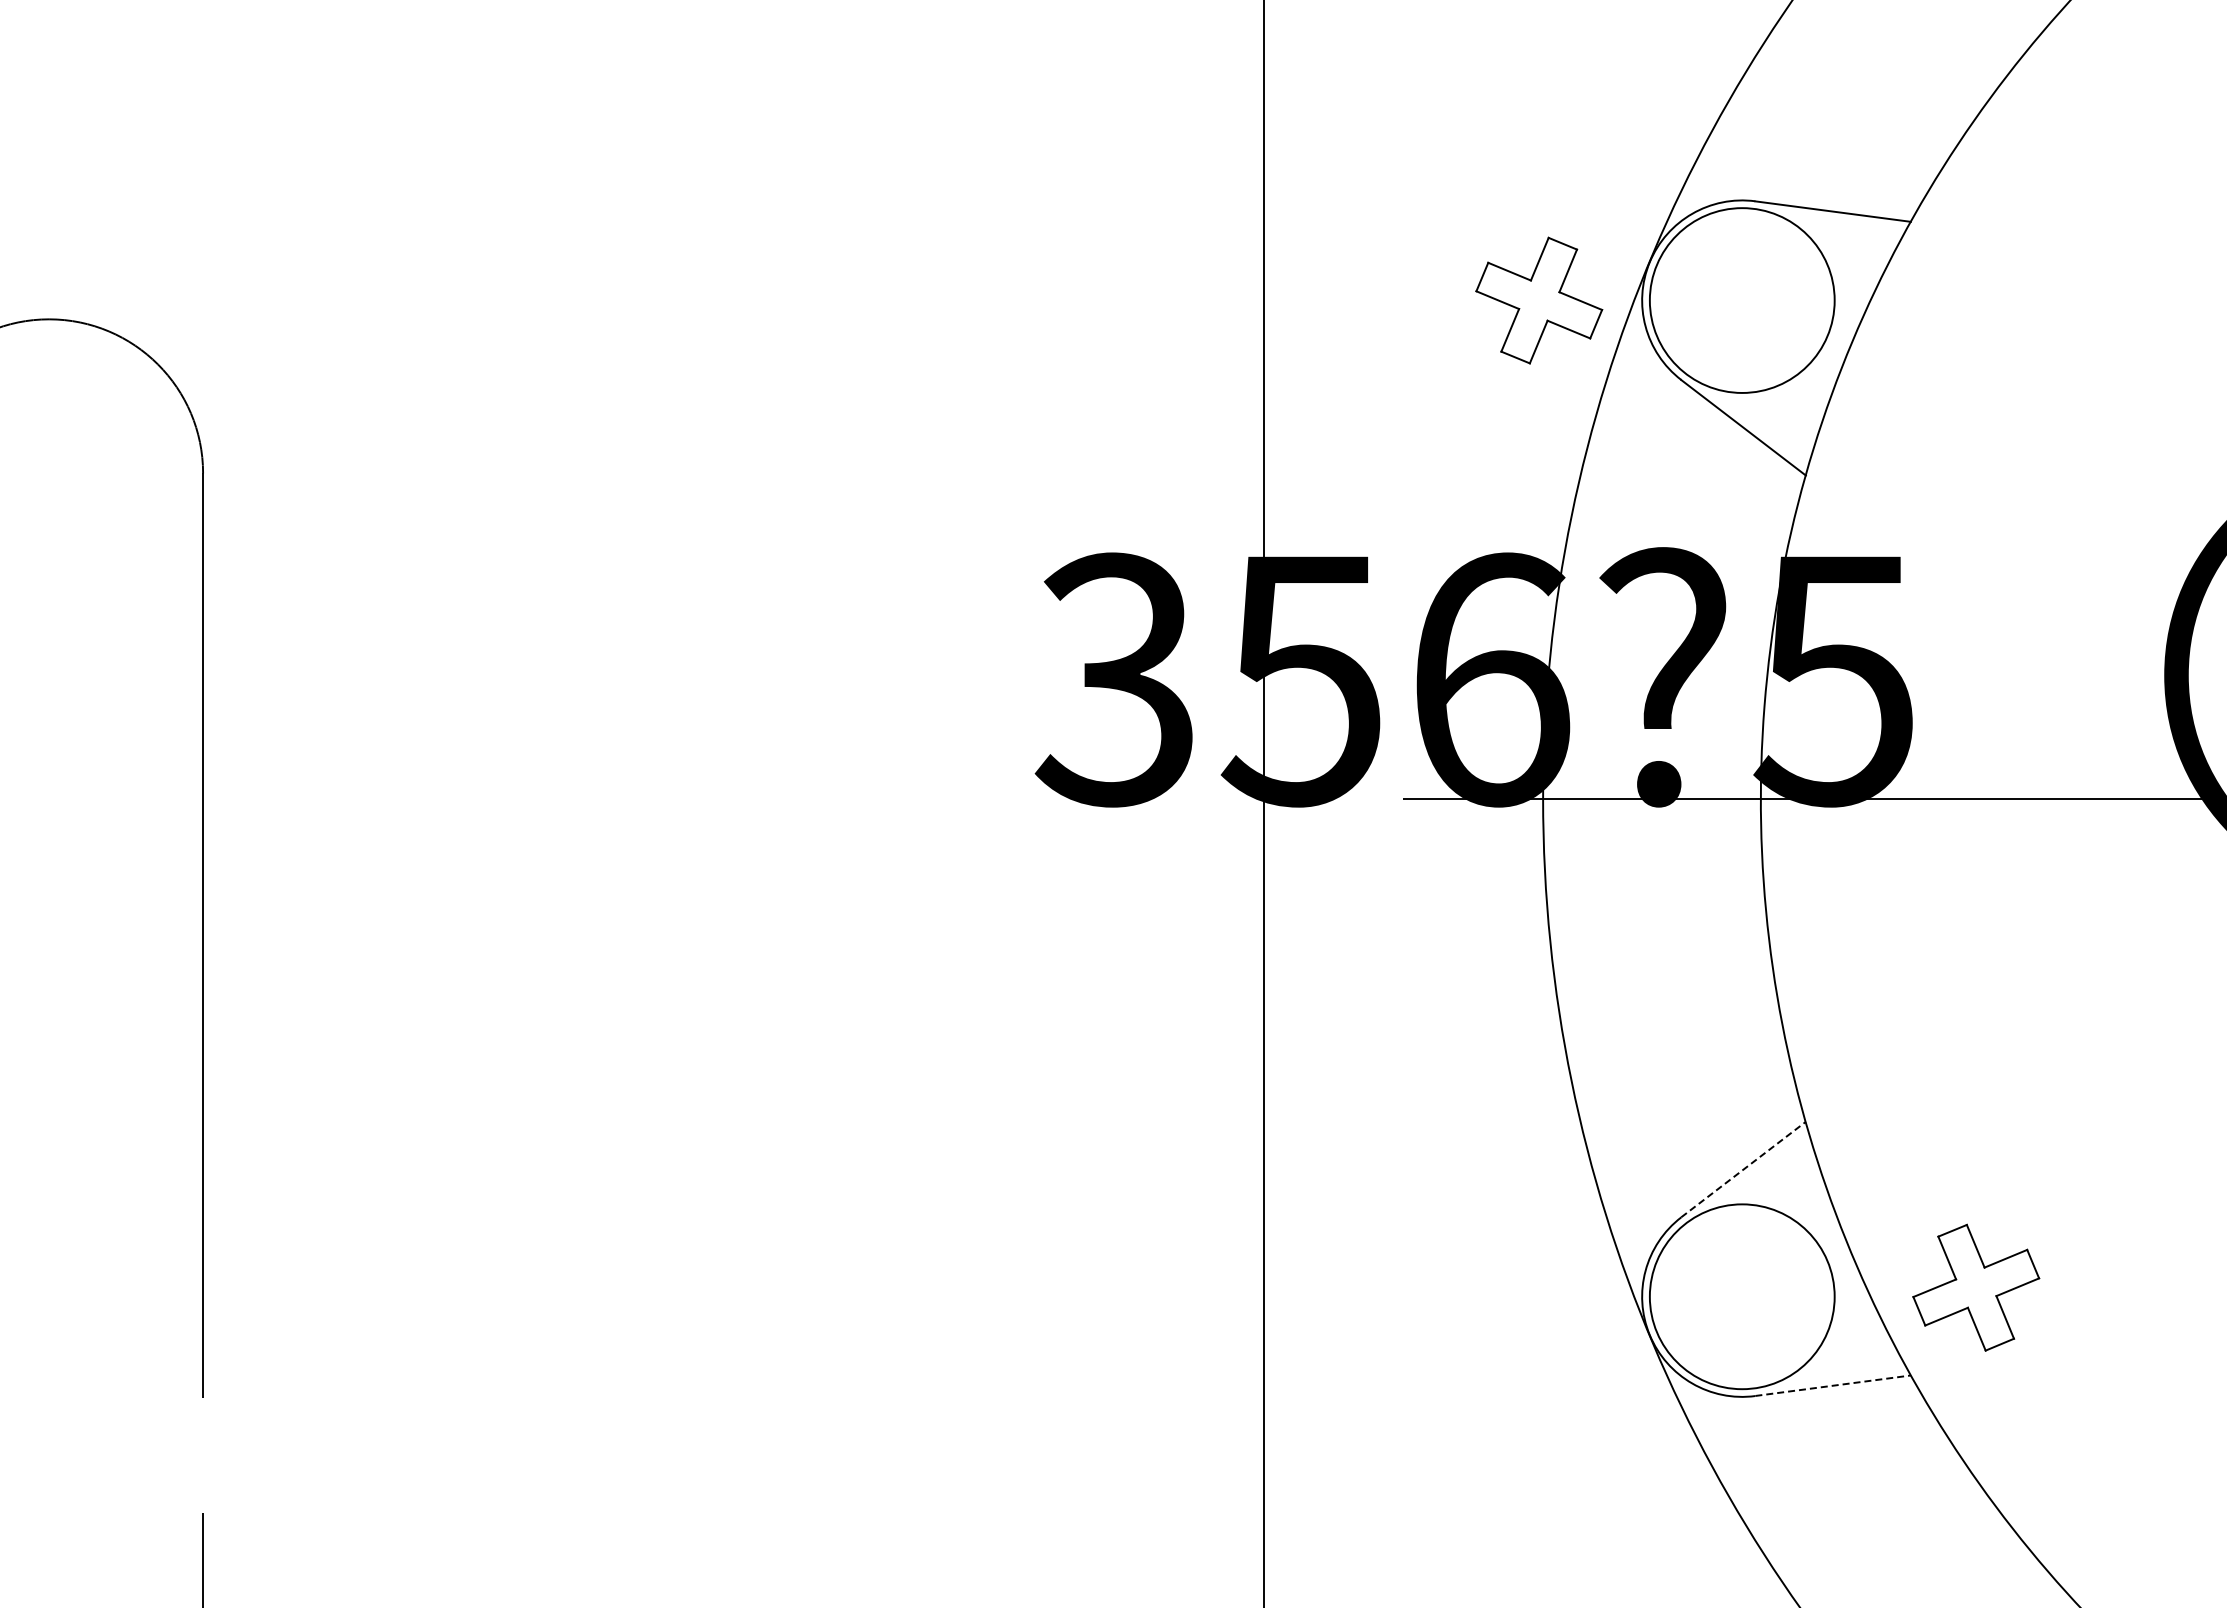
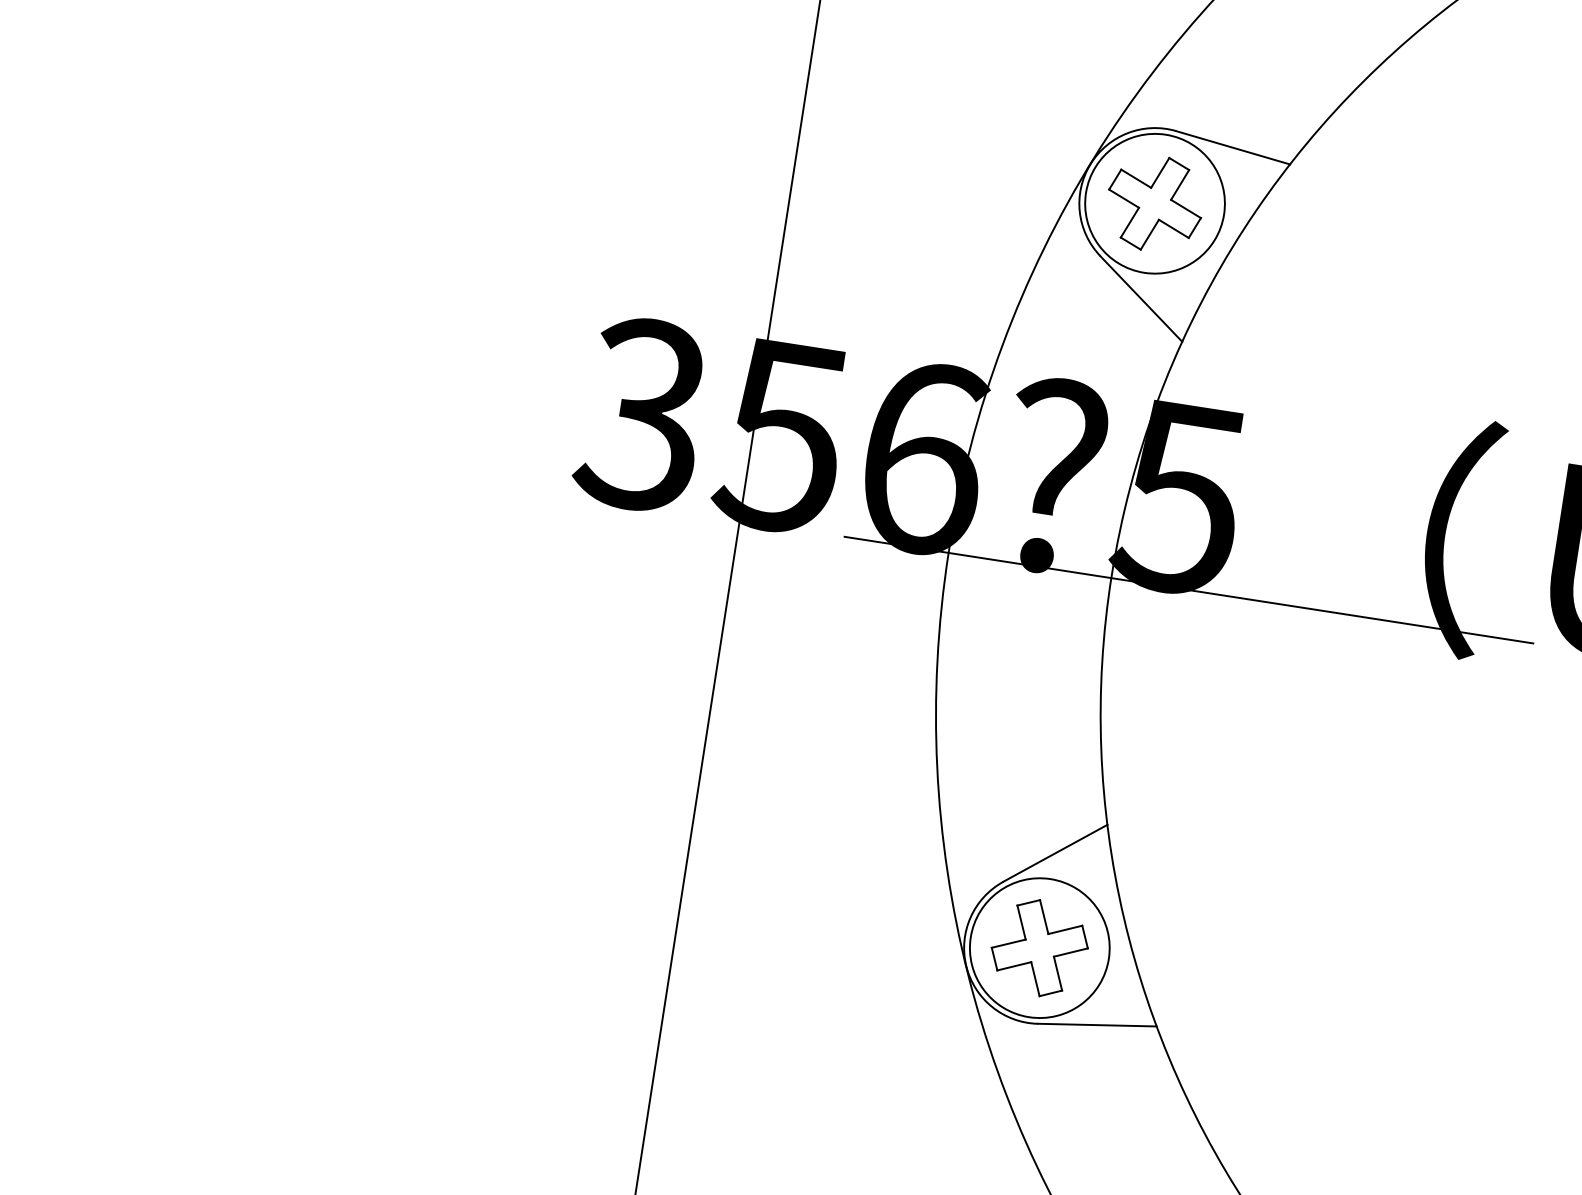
part: (1539, 300) -> (1155, 203), moved
line: (1743, 1169) -> (1055, 853), dashed -> solid
part: (1976, 1287) -> (1040, 947), moved
line: (1833, 1385) -> (1097, 1024), dashed -> solid

